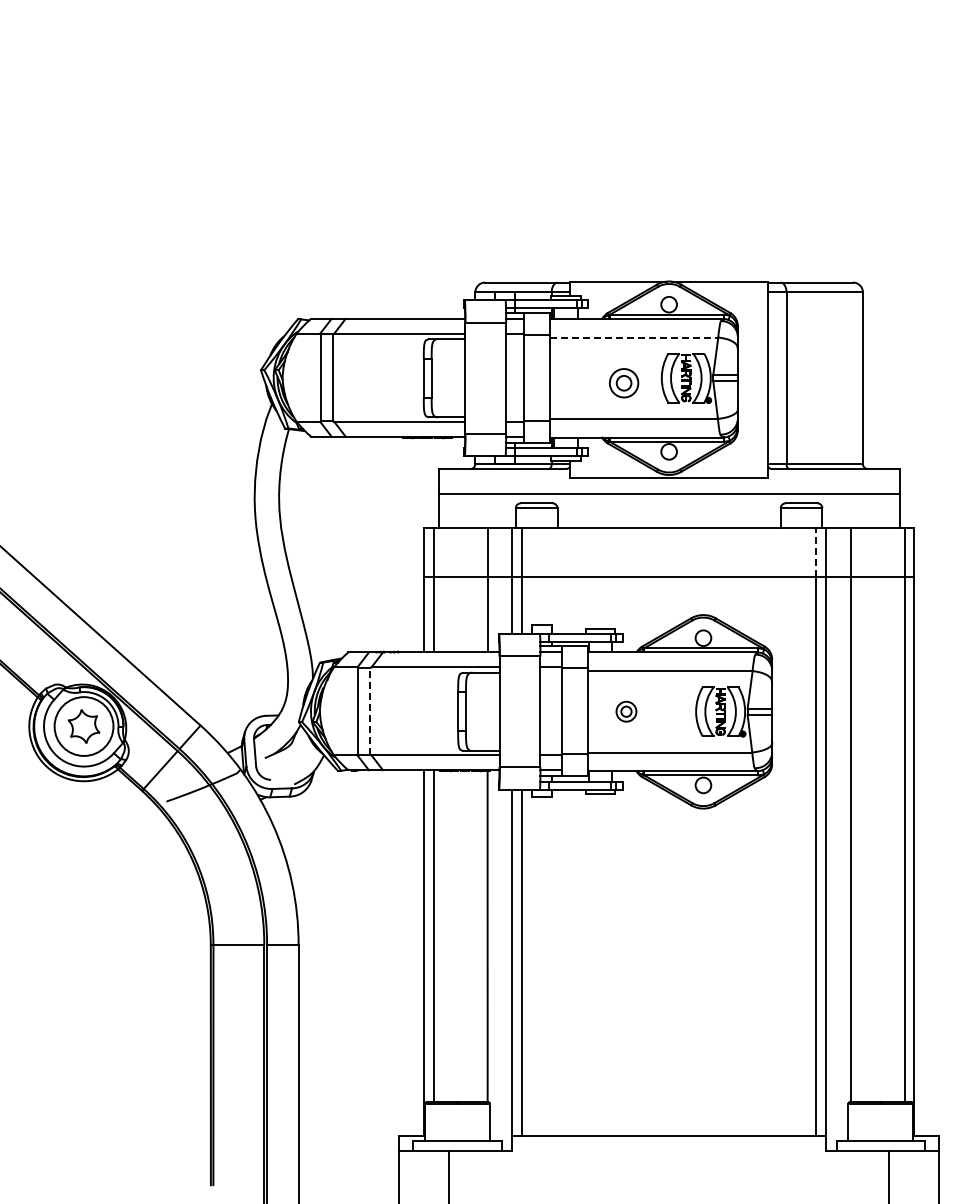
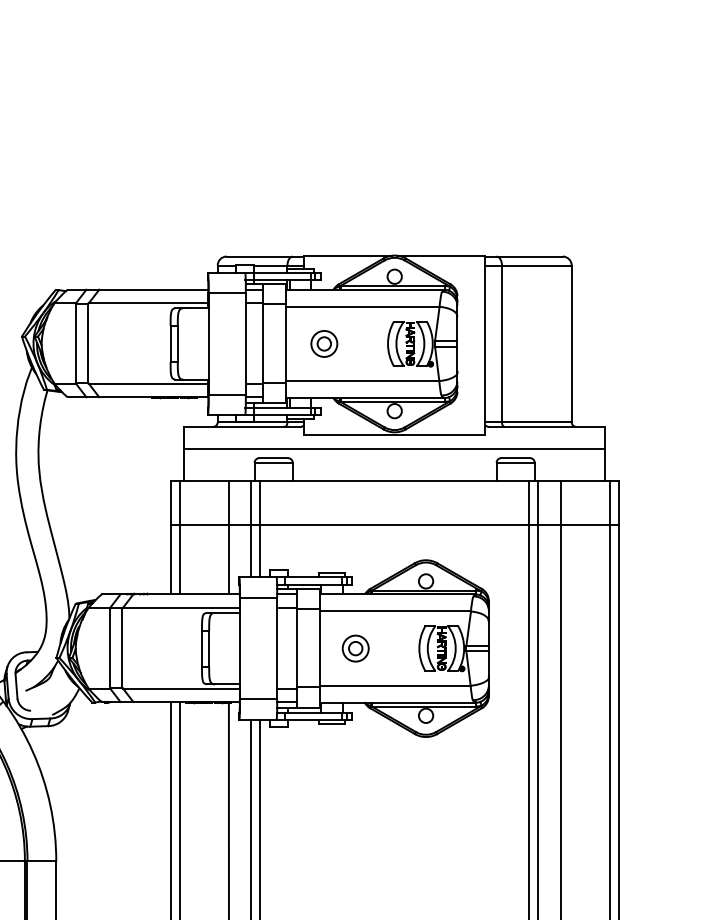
line: (634, 337) -> (363, 306), dashed -> solid
part: (624, 383) -> (324, 344), moved
line: (816, 552) -> (529, 503), dashed -> solid
line: (370, 710) -> (121, 647), dashed -> solid
part: (626, 711) -> (355, 648), size x1.43

